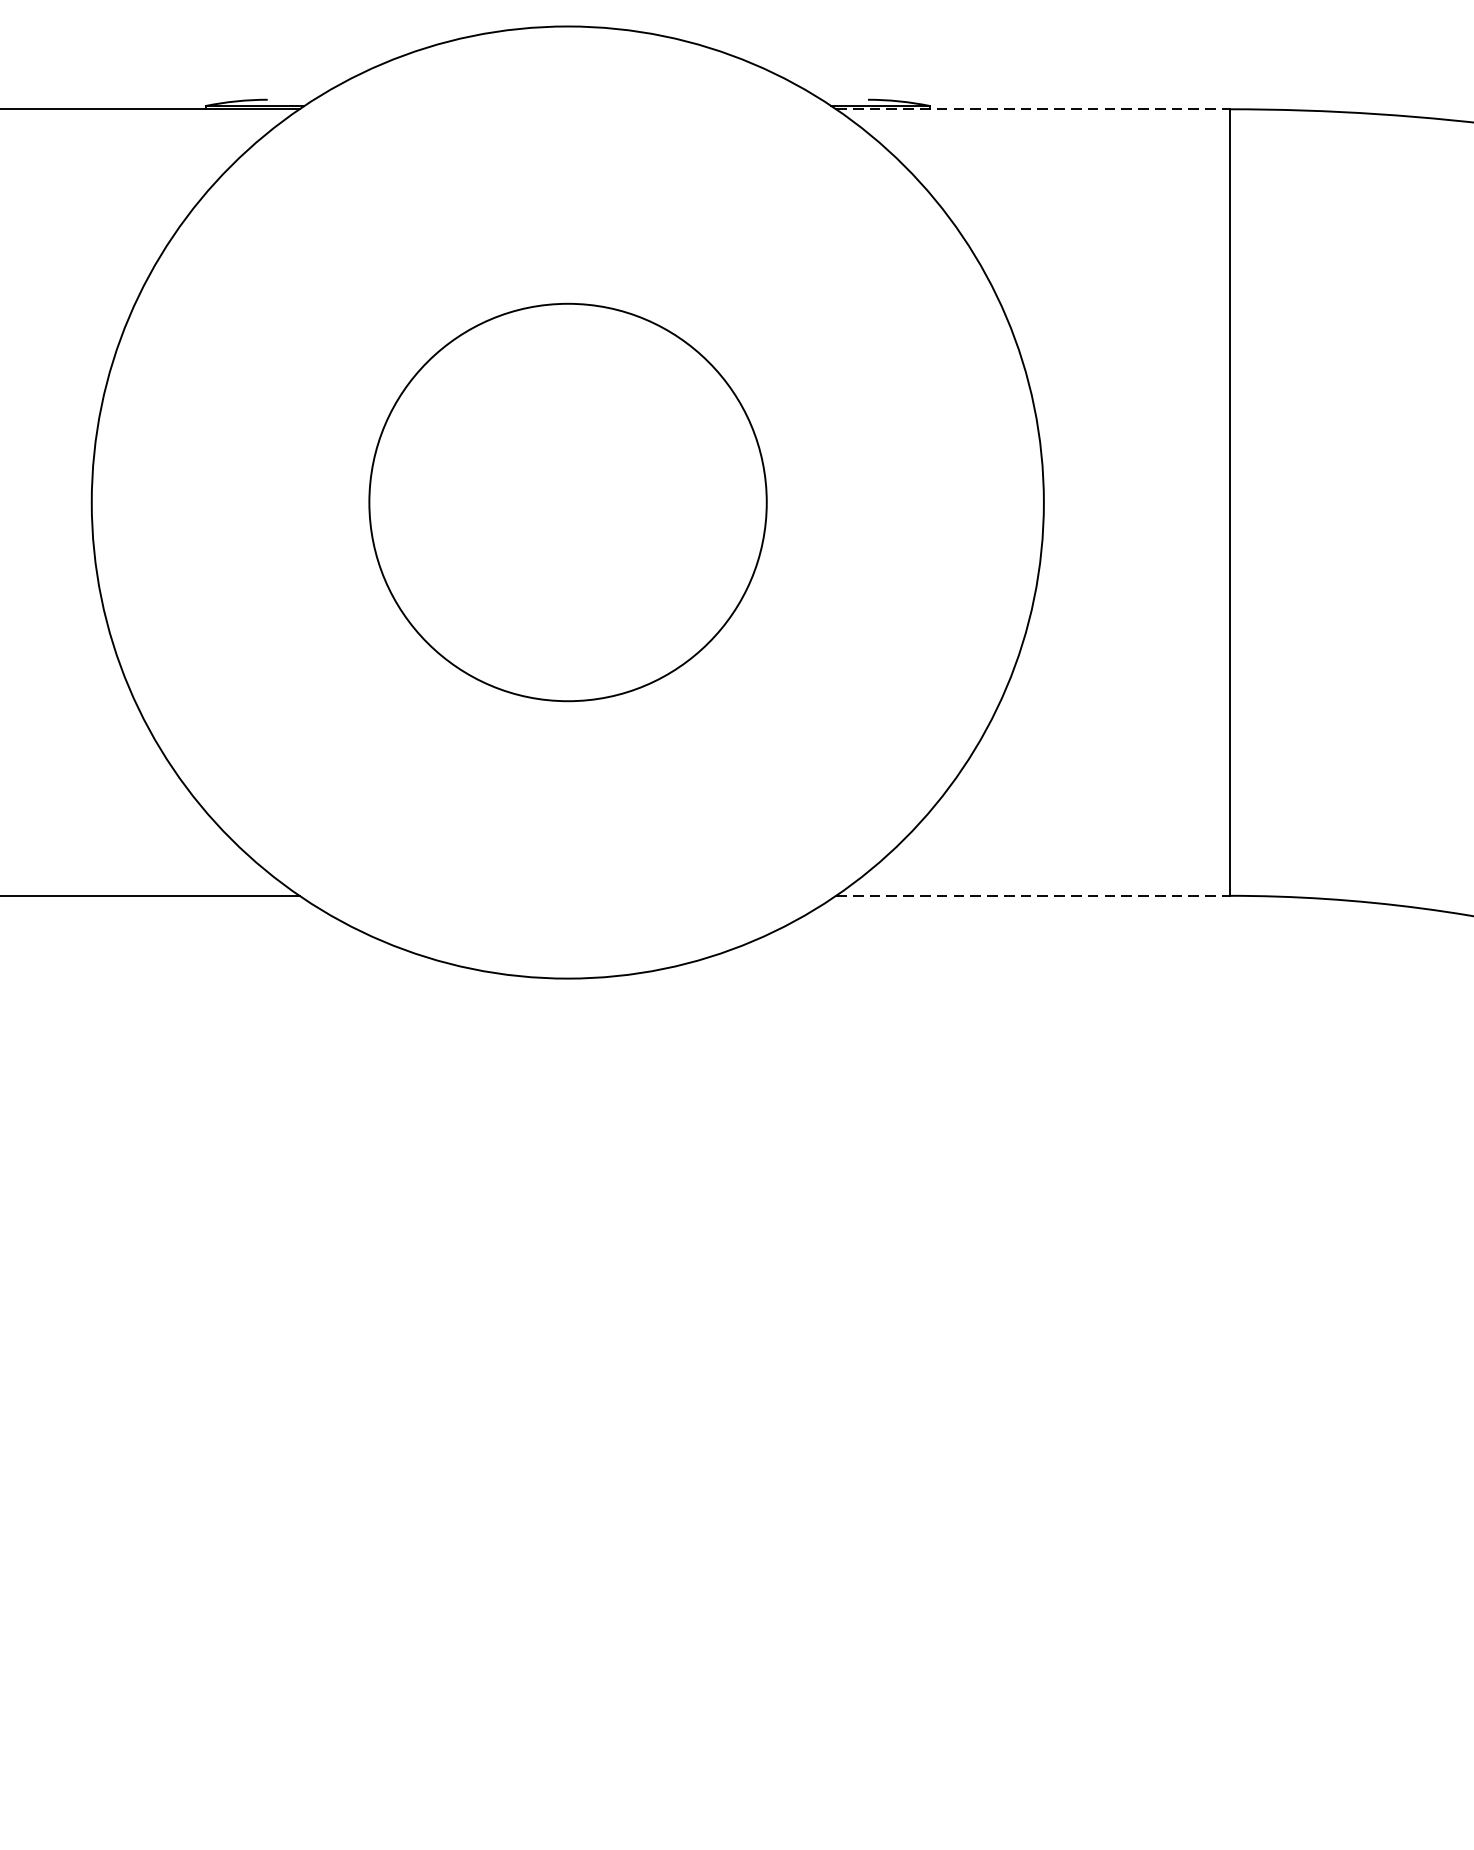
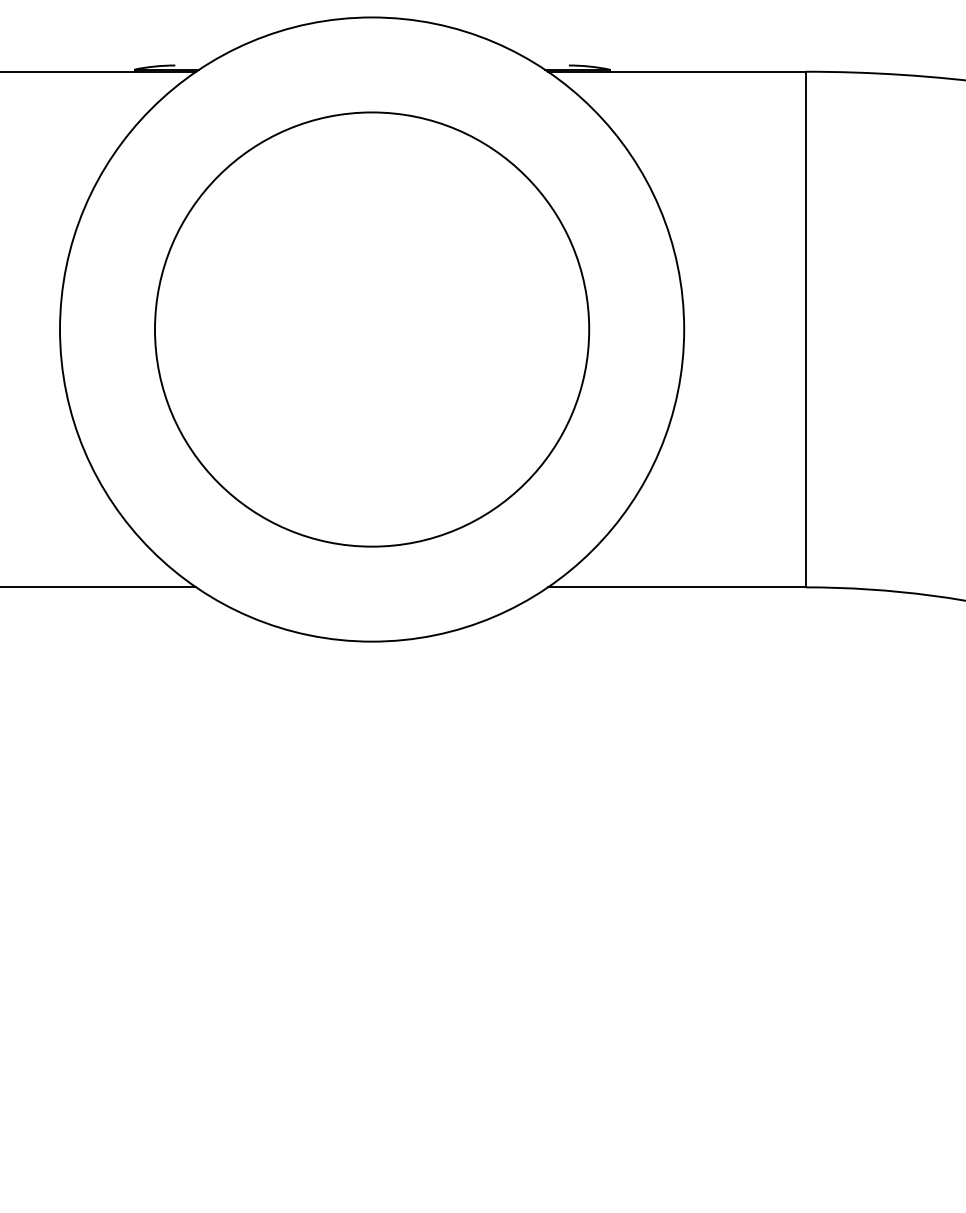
line: (1032, 108) -> (676, 71), dashed -> solid
circle: (568, 502) -> (372, 329), size x1.67
line: (1032, 896) -> (676, 587), dashed -> solid

